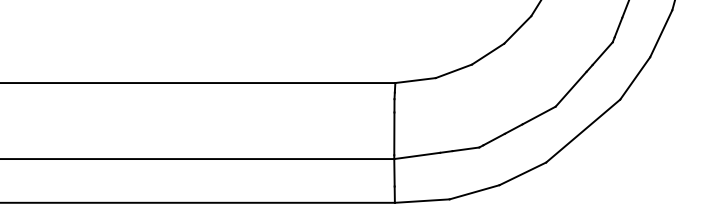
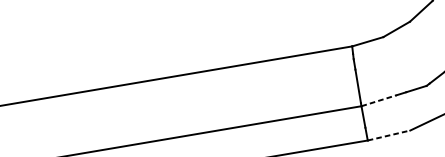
line: (417, 155) -> (379, 100), solid -> dashed
line: (422, 201) -> (389, 135), solid -> dashed

